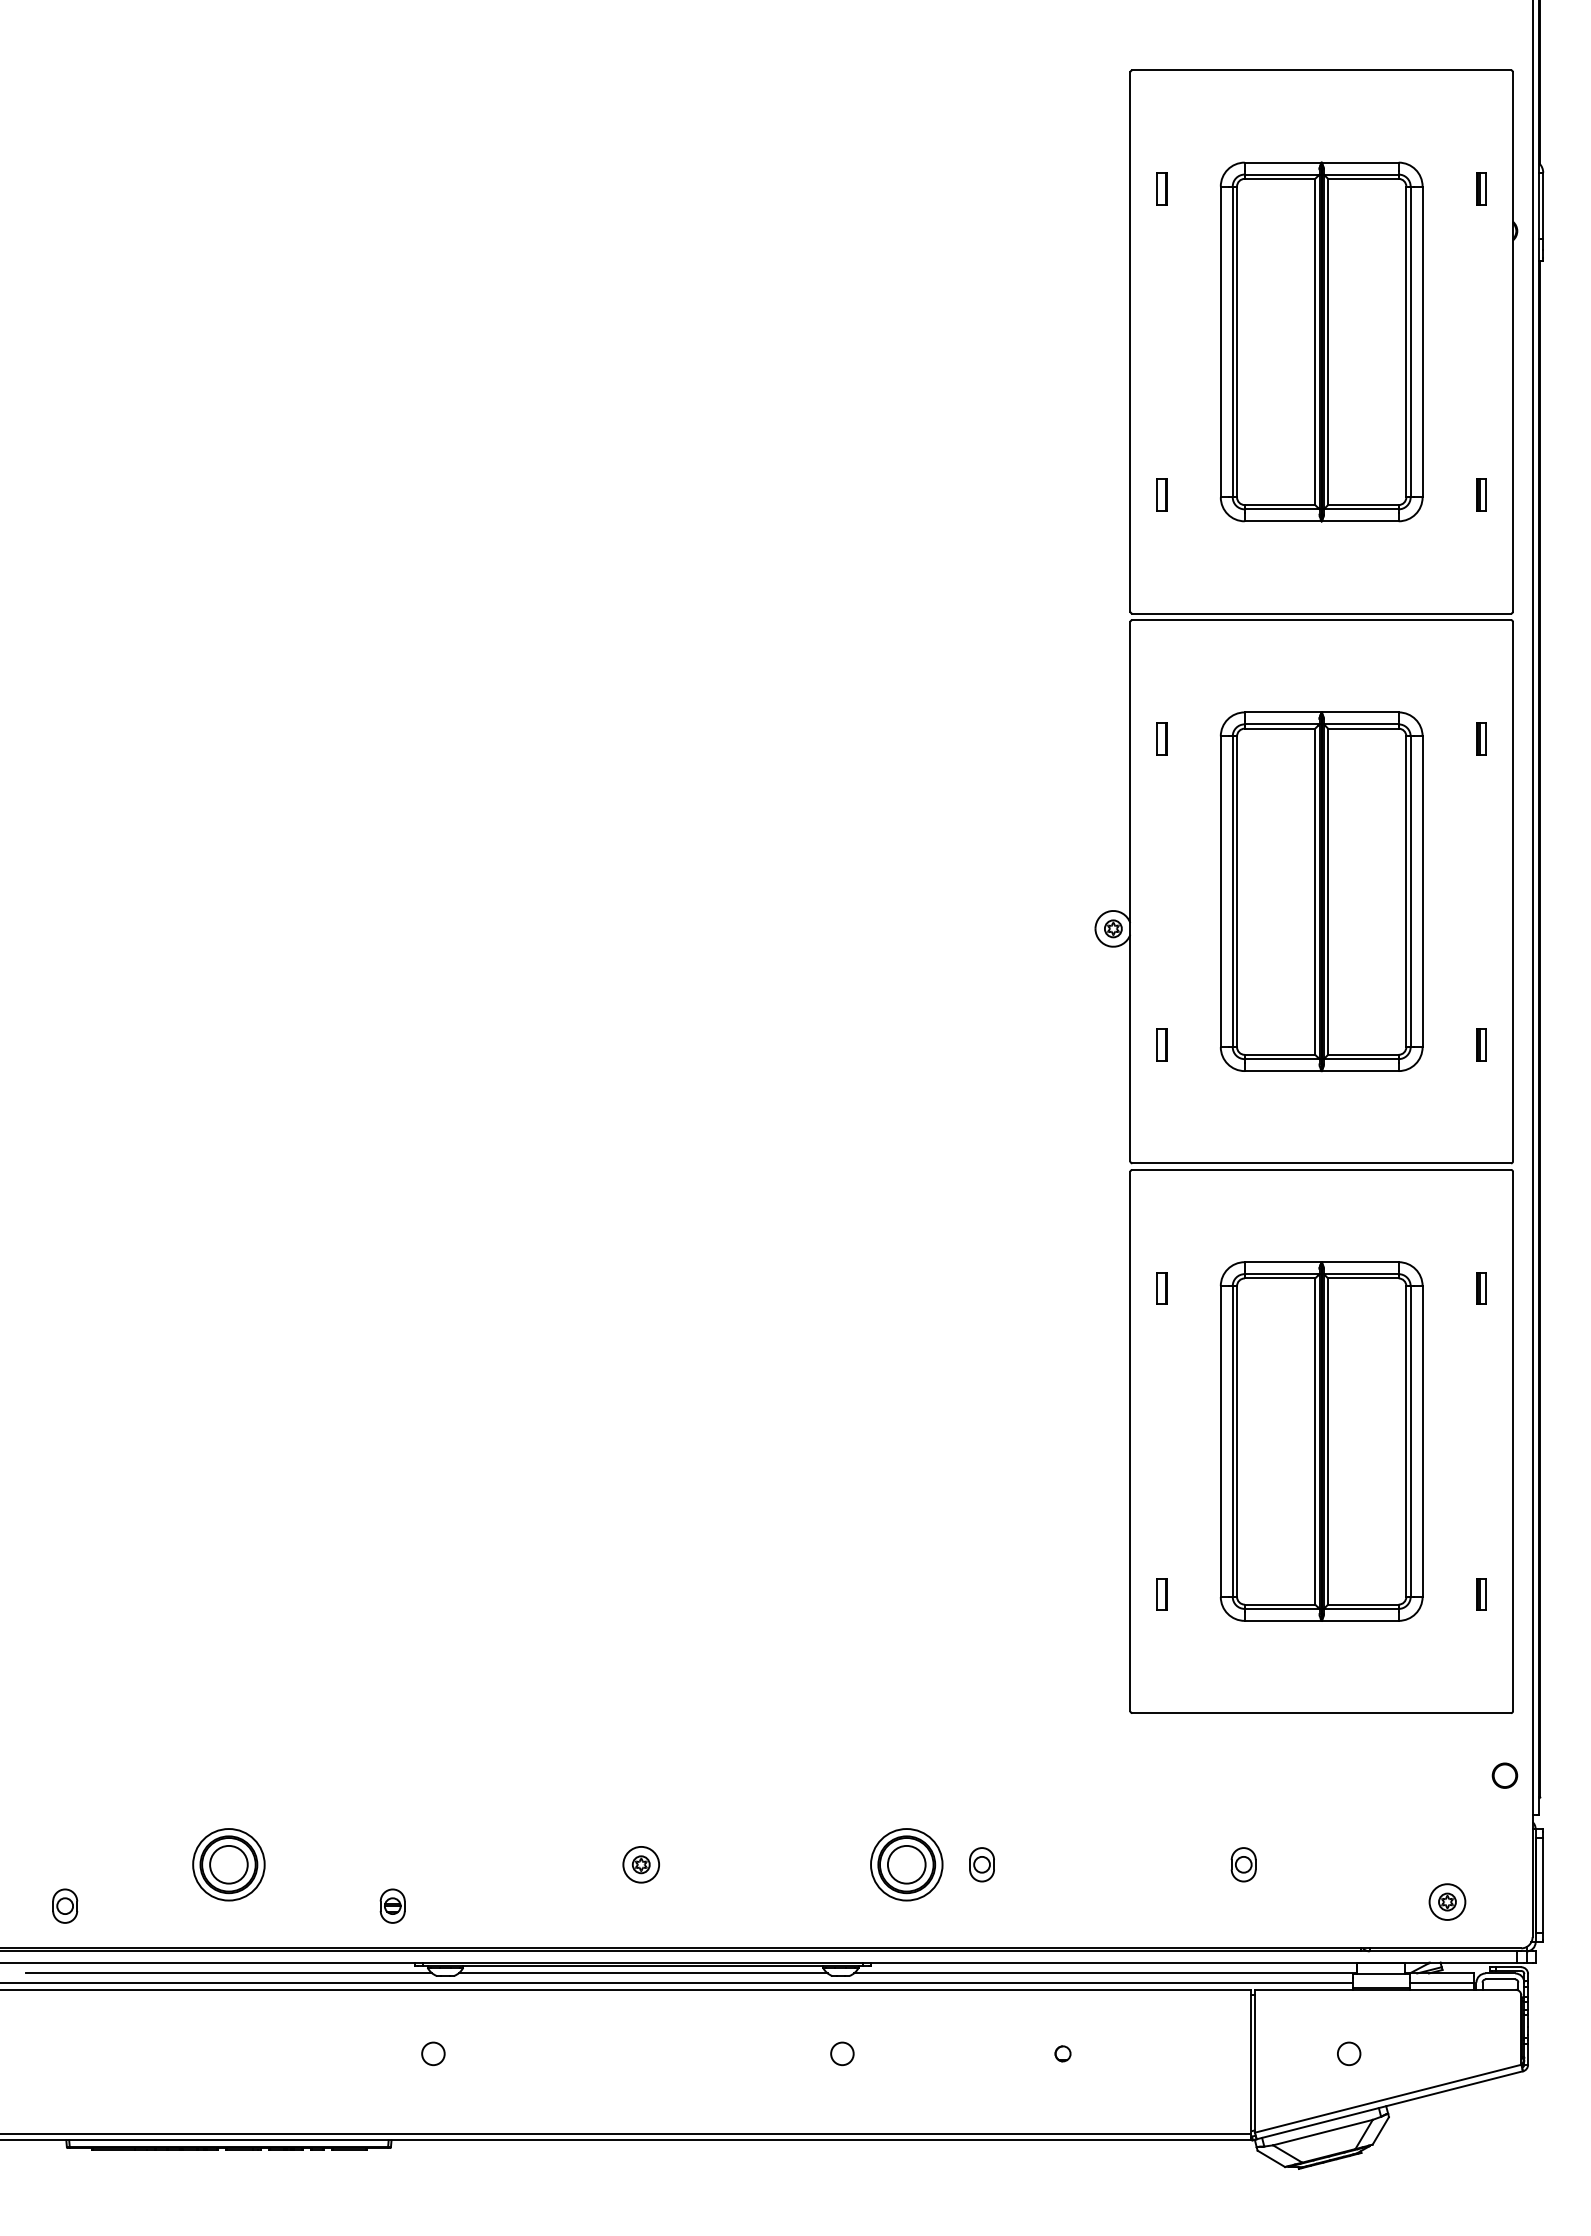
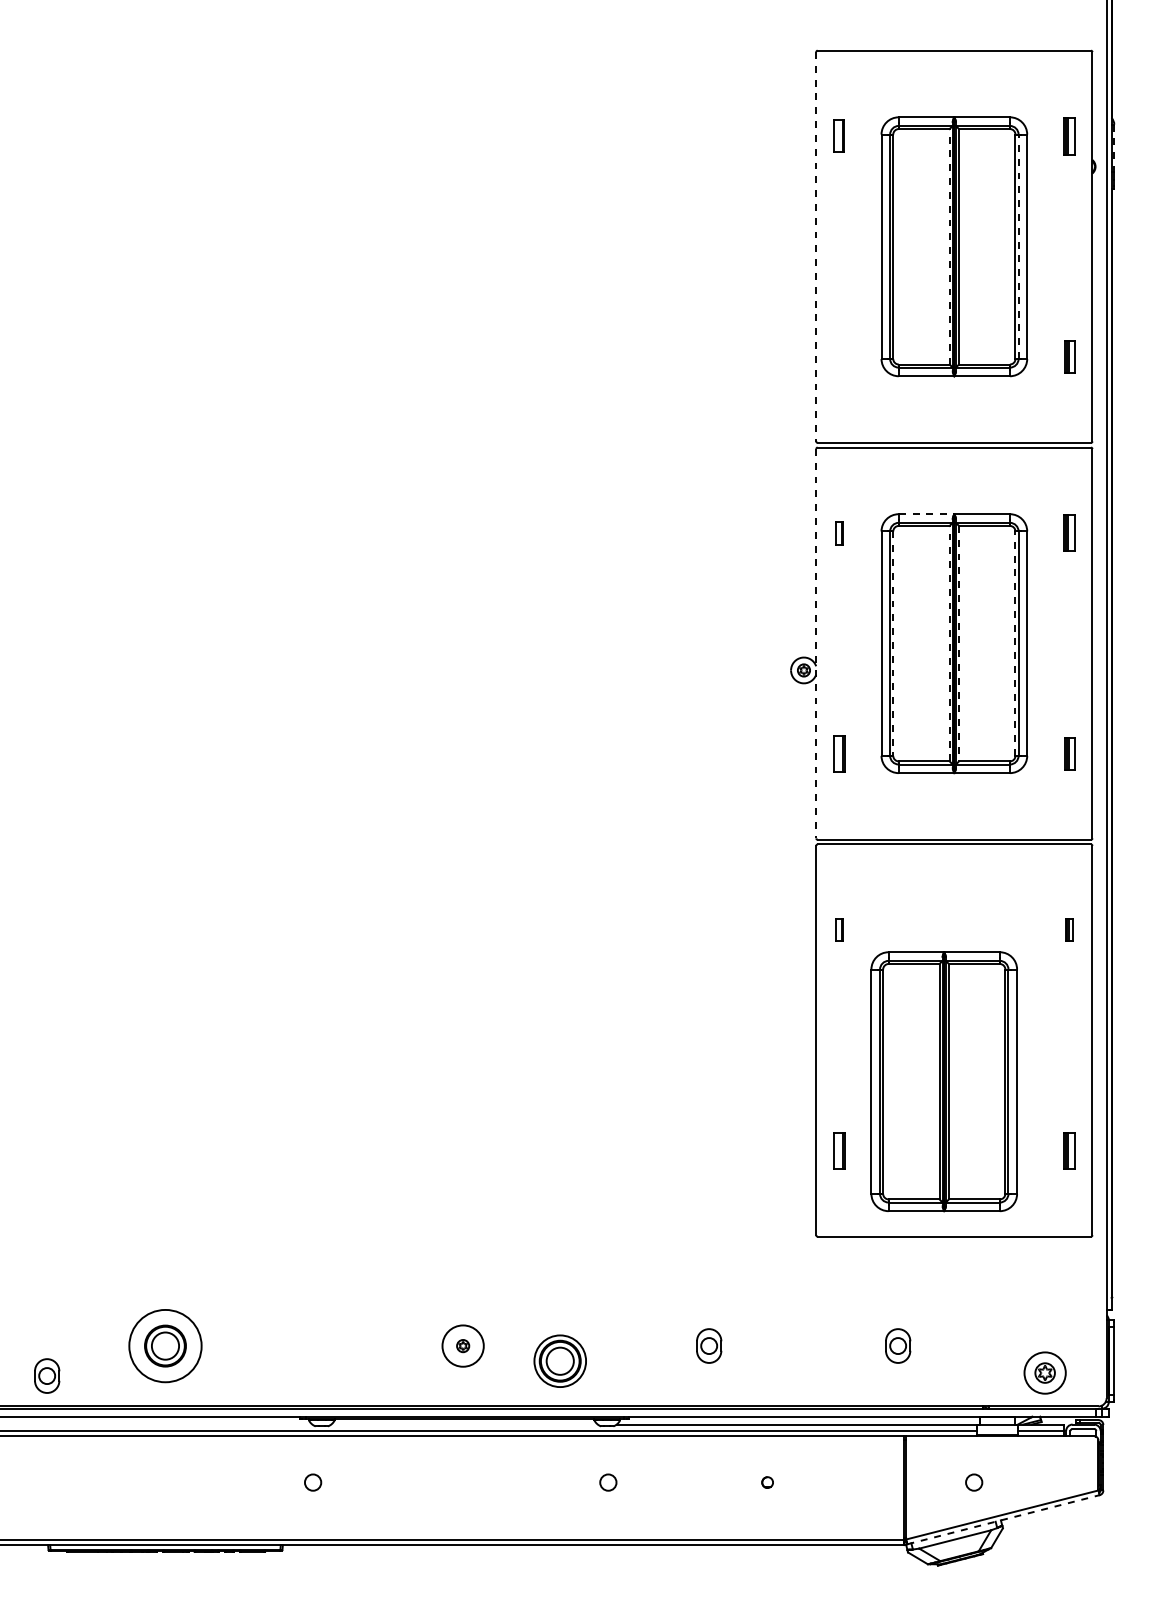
part: (1161, 188) -> (838, 135), size x1.4
part: (1481, 188) -> (1069, 135), size x1.6
line: (1543, 205) -> (1114, 148), solid -> dashed
line: (1130, 341) -> (816, 246), solid -> dashed
line: (1315, 341) -> (949, 246), solid -> dashed
line: (1410, 341) -> (1018, 246), solid -> dashed
part: (1161, 494) -> (838, 356), removed
part: (1481, 494) -> (1069, 356), size x1.4
line: (1283, 712) -> (926, 514), solid -> dashed
part: (1481, 738) -> (1069, 533), size x1.6
line: (1130, 891) -> (816, 643), solid -> dashed
line: (1315, 891) -> (949, 643), solid -> dashed
line: (1406, 891) -> (1015, 643), solid -> dashed
line: (1237, 892) -> (893, 644), solid -> dashed
line: (1328, 892) -> (959, 644), solid -> dashed
part: (1161, 1044) -> (838, 753), size x1.6
part: (1481, 1044) -> (1069, 753), size x1.4
part: (1321, 1441) -> (944, 1081), moved
part: (1161, 1594) -> (838, 1150), size x1.6
part: (1481, 1594) -> (1069, 1150), size x1.6
part: (1504, 1775) -> (1086, 1281), removed
circle: (228, 1864) -> (165, 1345), size x1.4
circle: (641, 1864) -> (463, 1345), size x1.6
part: (906, 1864) -> (560, 1361), moved
part: (981, 1864) -> (708, 1345), size x1.4
part: (1243, 1864) -> (897, 1345), size x1.4
part: (1447, 1901) -> (1045, 1372), size x1.6
part: (65, 1905) -> (47, 1375), size x1.4
part: (392, 1905) -> (283, 1375), removed
line: (228, 1973) -> (165, 1424), removed
line: (642, 1973) -> (464, 1424), removed
line: (1390, 2105) -> (1004, 1519), solid -> dashed

